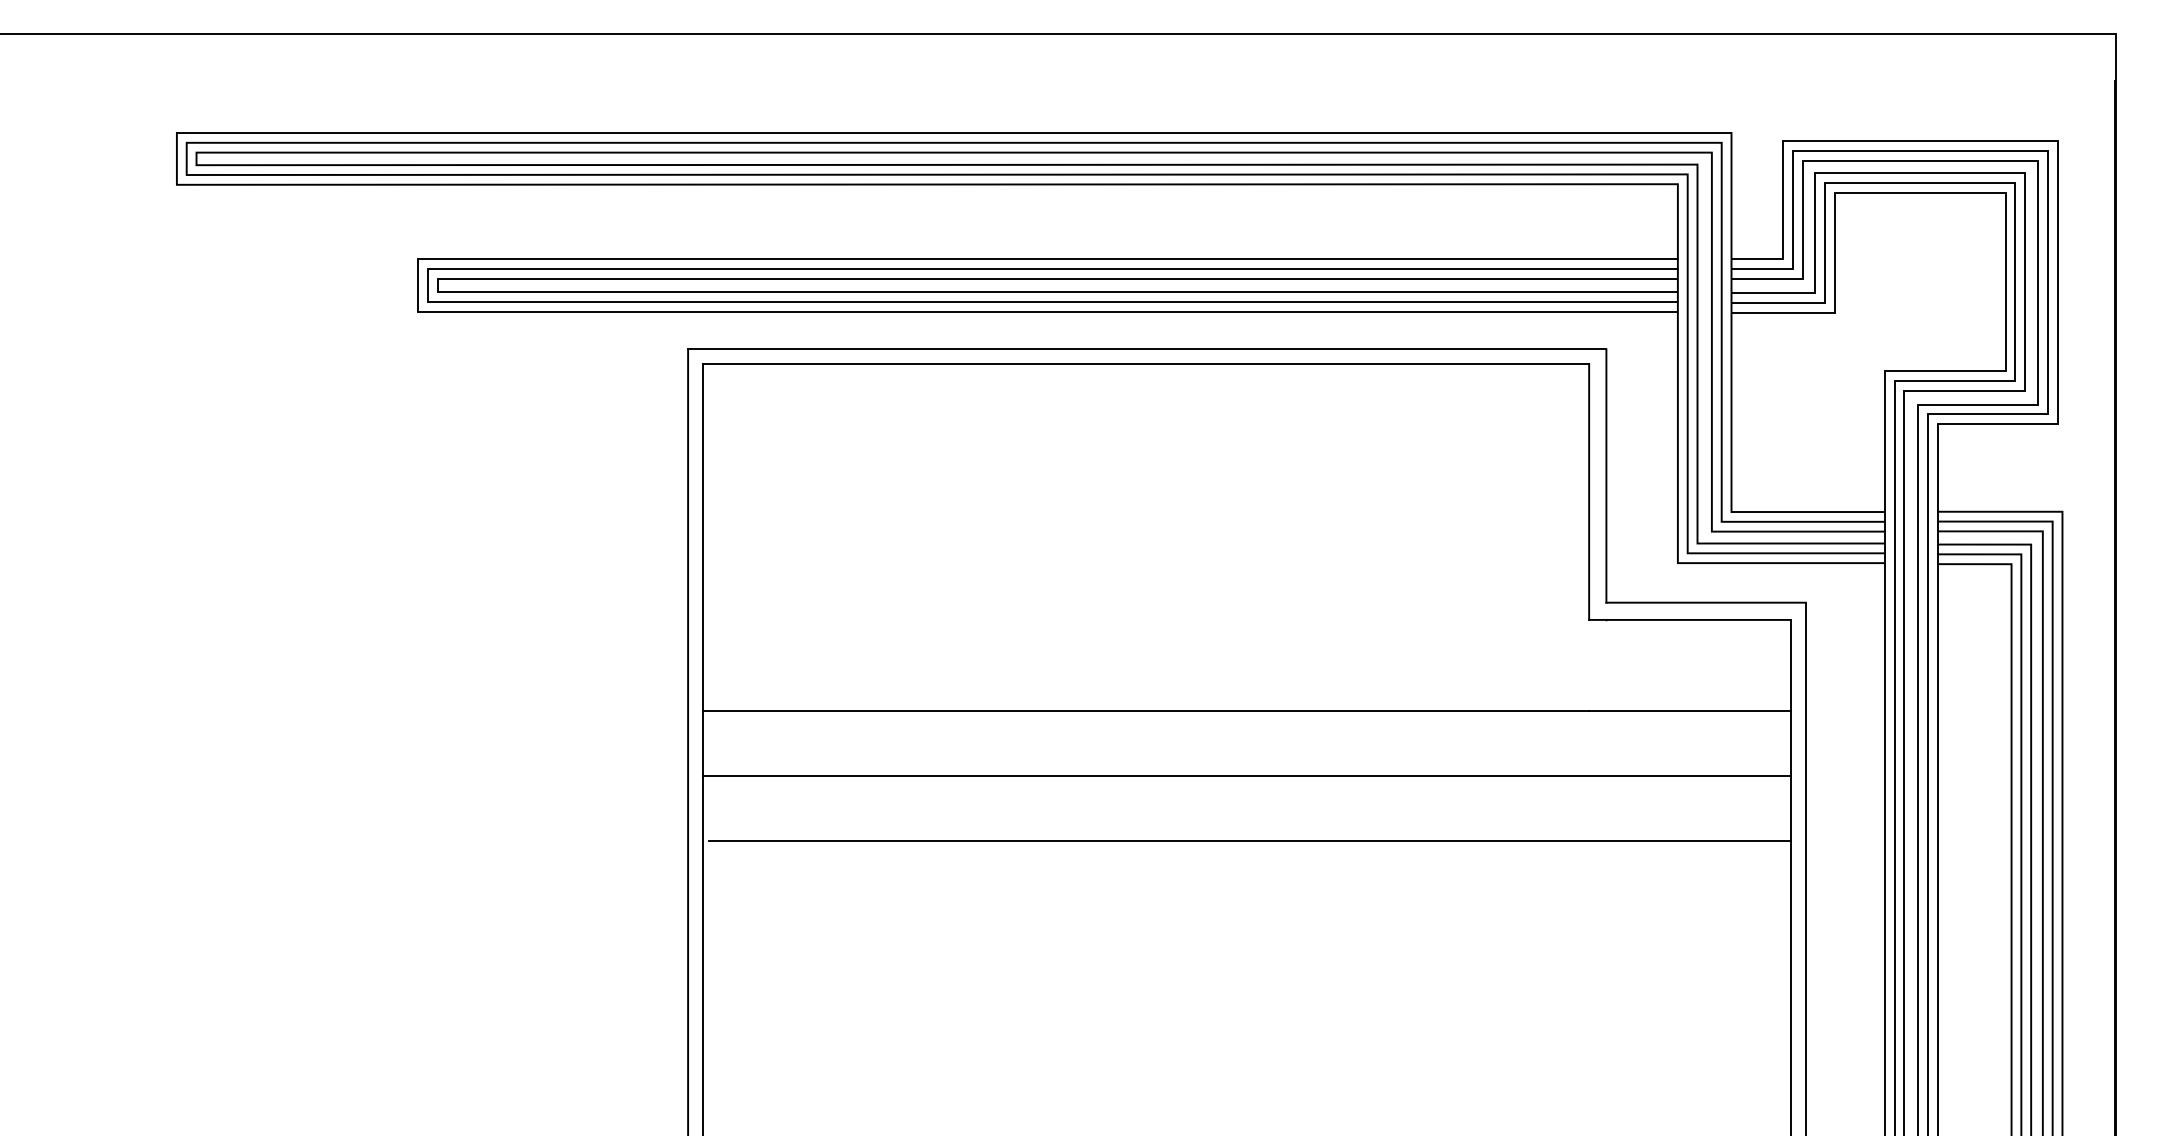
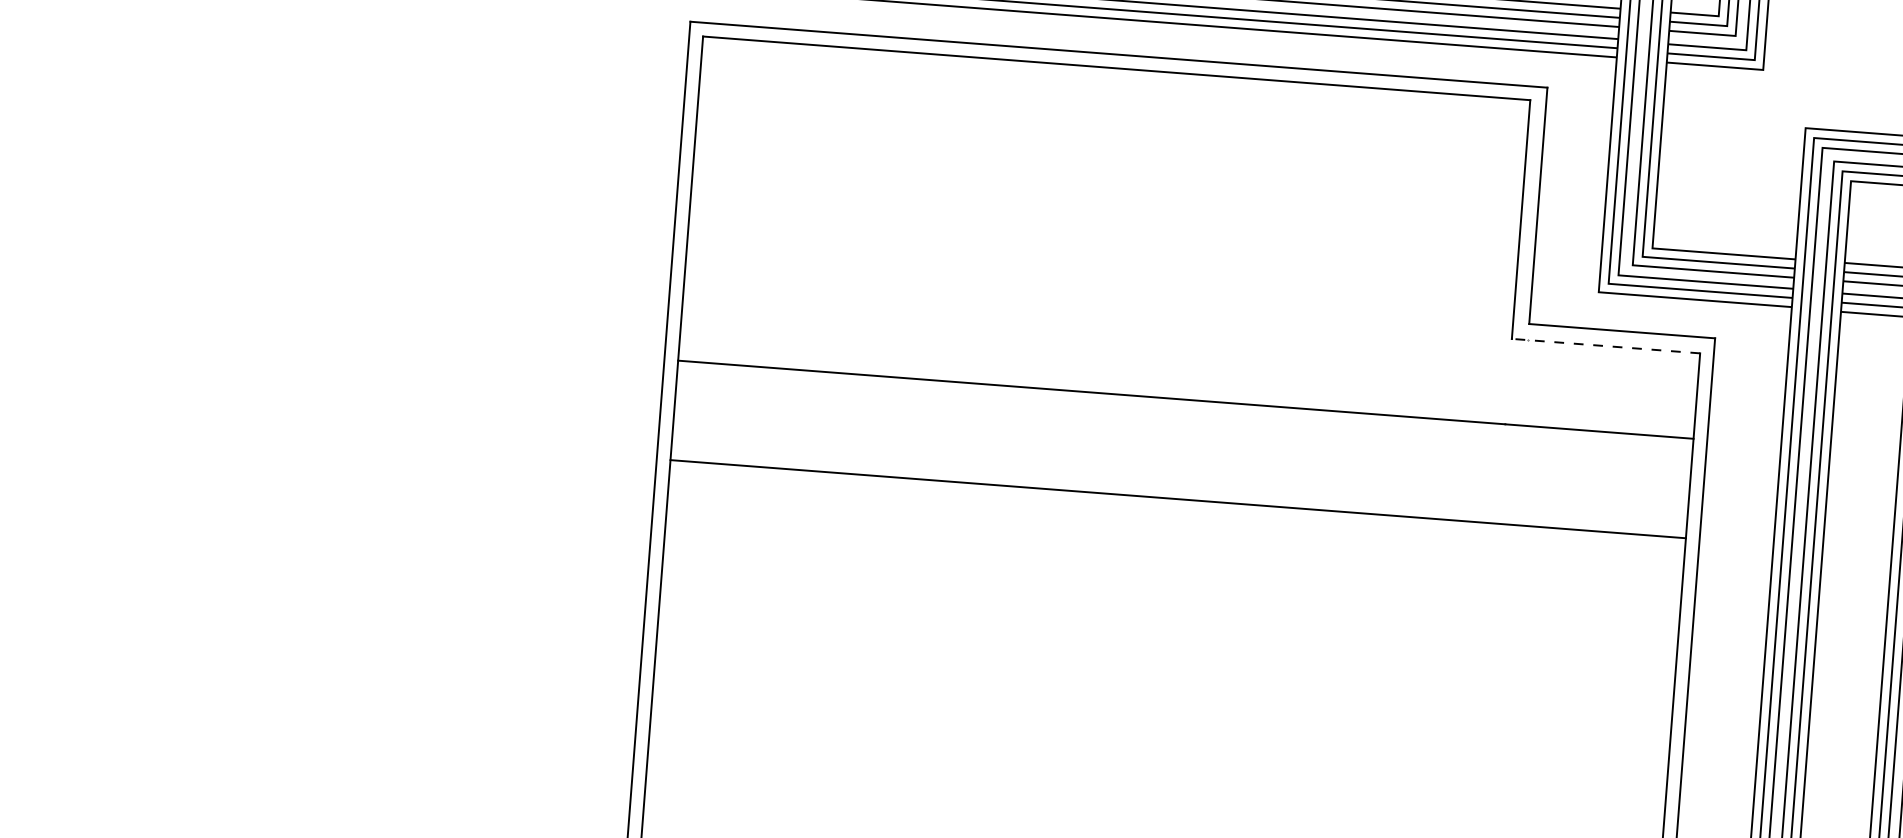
line: (1690, 619) -> (1606, 345), solid -> dashed
line: (1246, 776) -> (1177, 499), moved
line: (1249, 840) -> (1179, 520), removed

